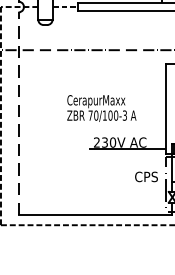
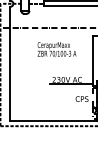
text: (100, 108) -> (56, 49), moved
line: (18, 113) -> (10, 63), dashed -> solid

